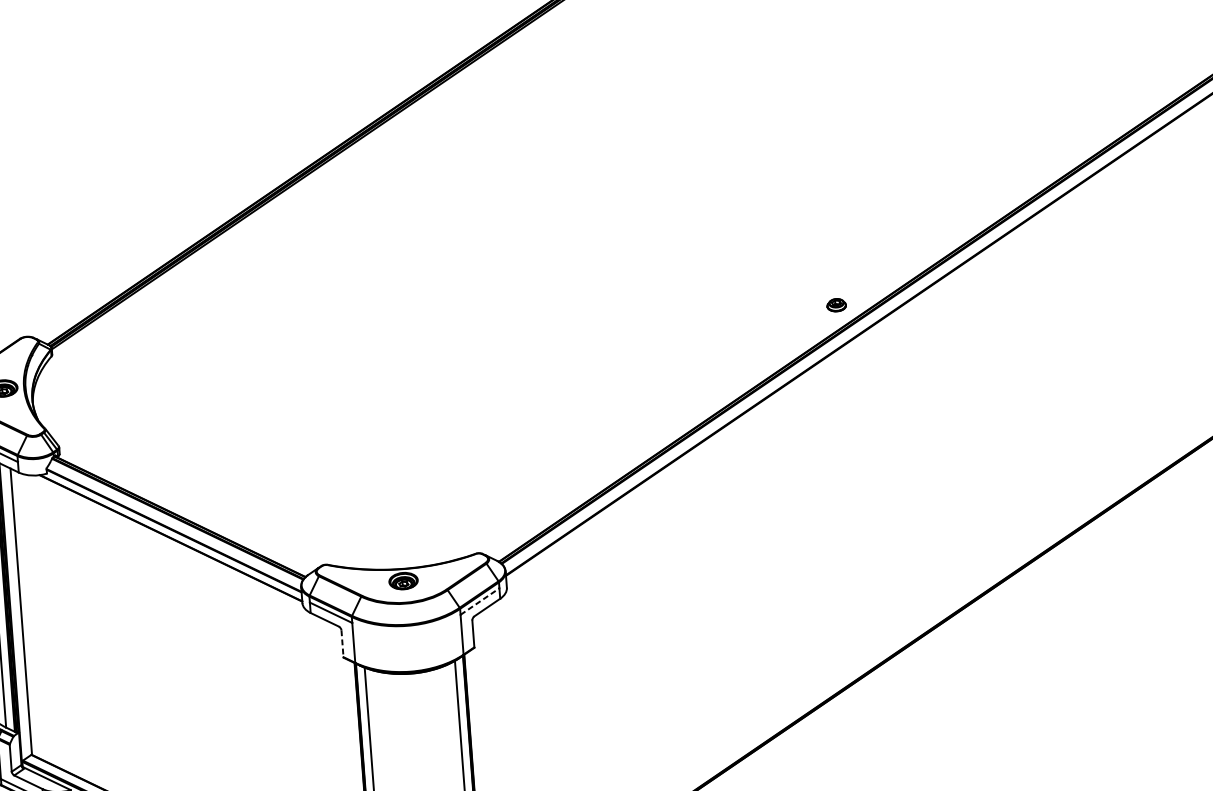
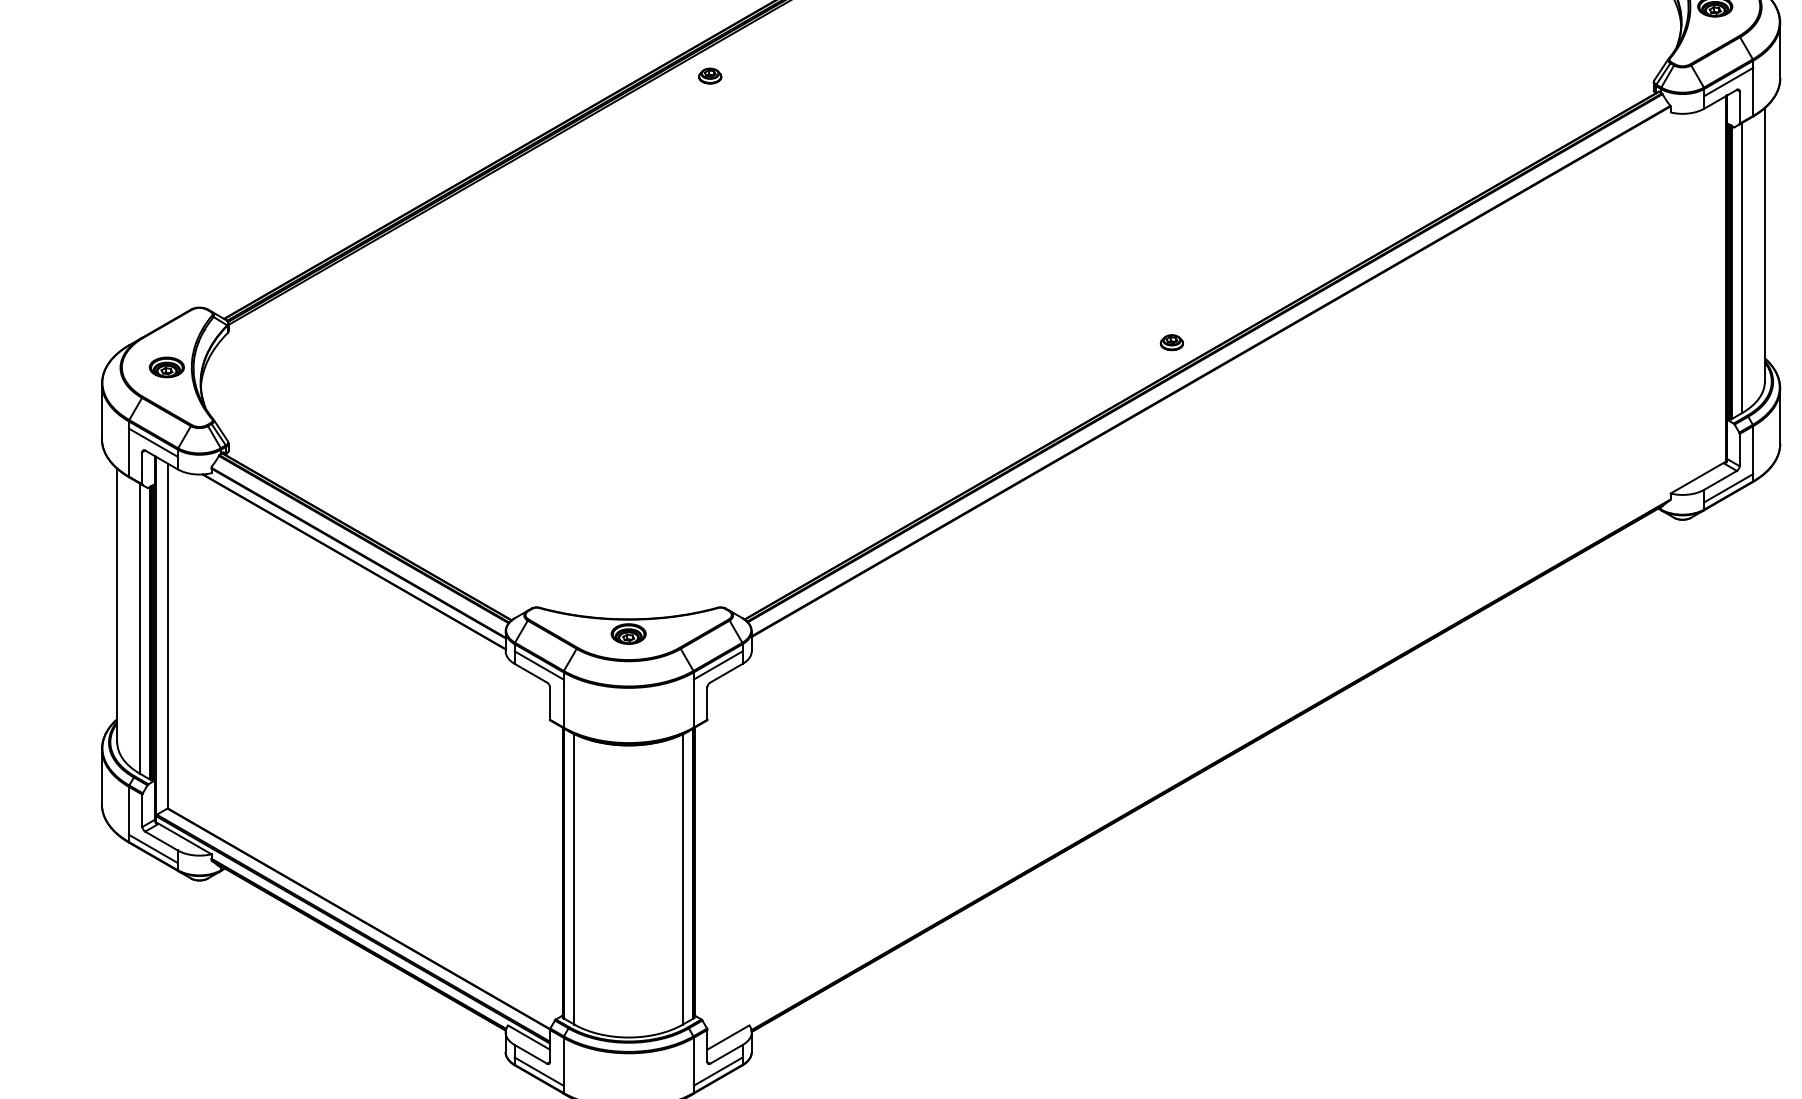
part: (436, 112) -> (710, 75), added
line: (480, 601) -> (718, 665), dashed -> solid
line: (342, 644) -> (549, 704), dashed -> solid

